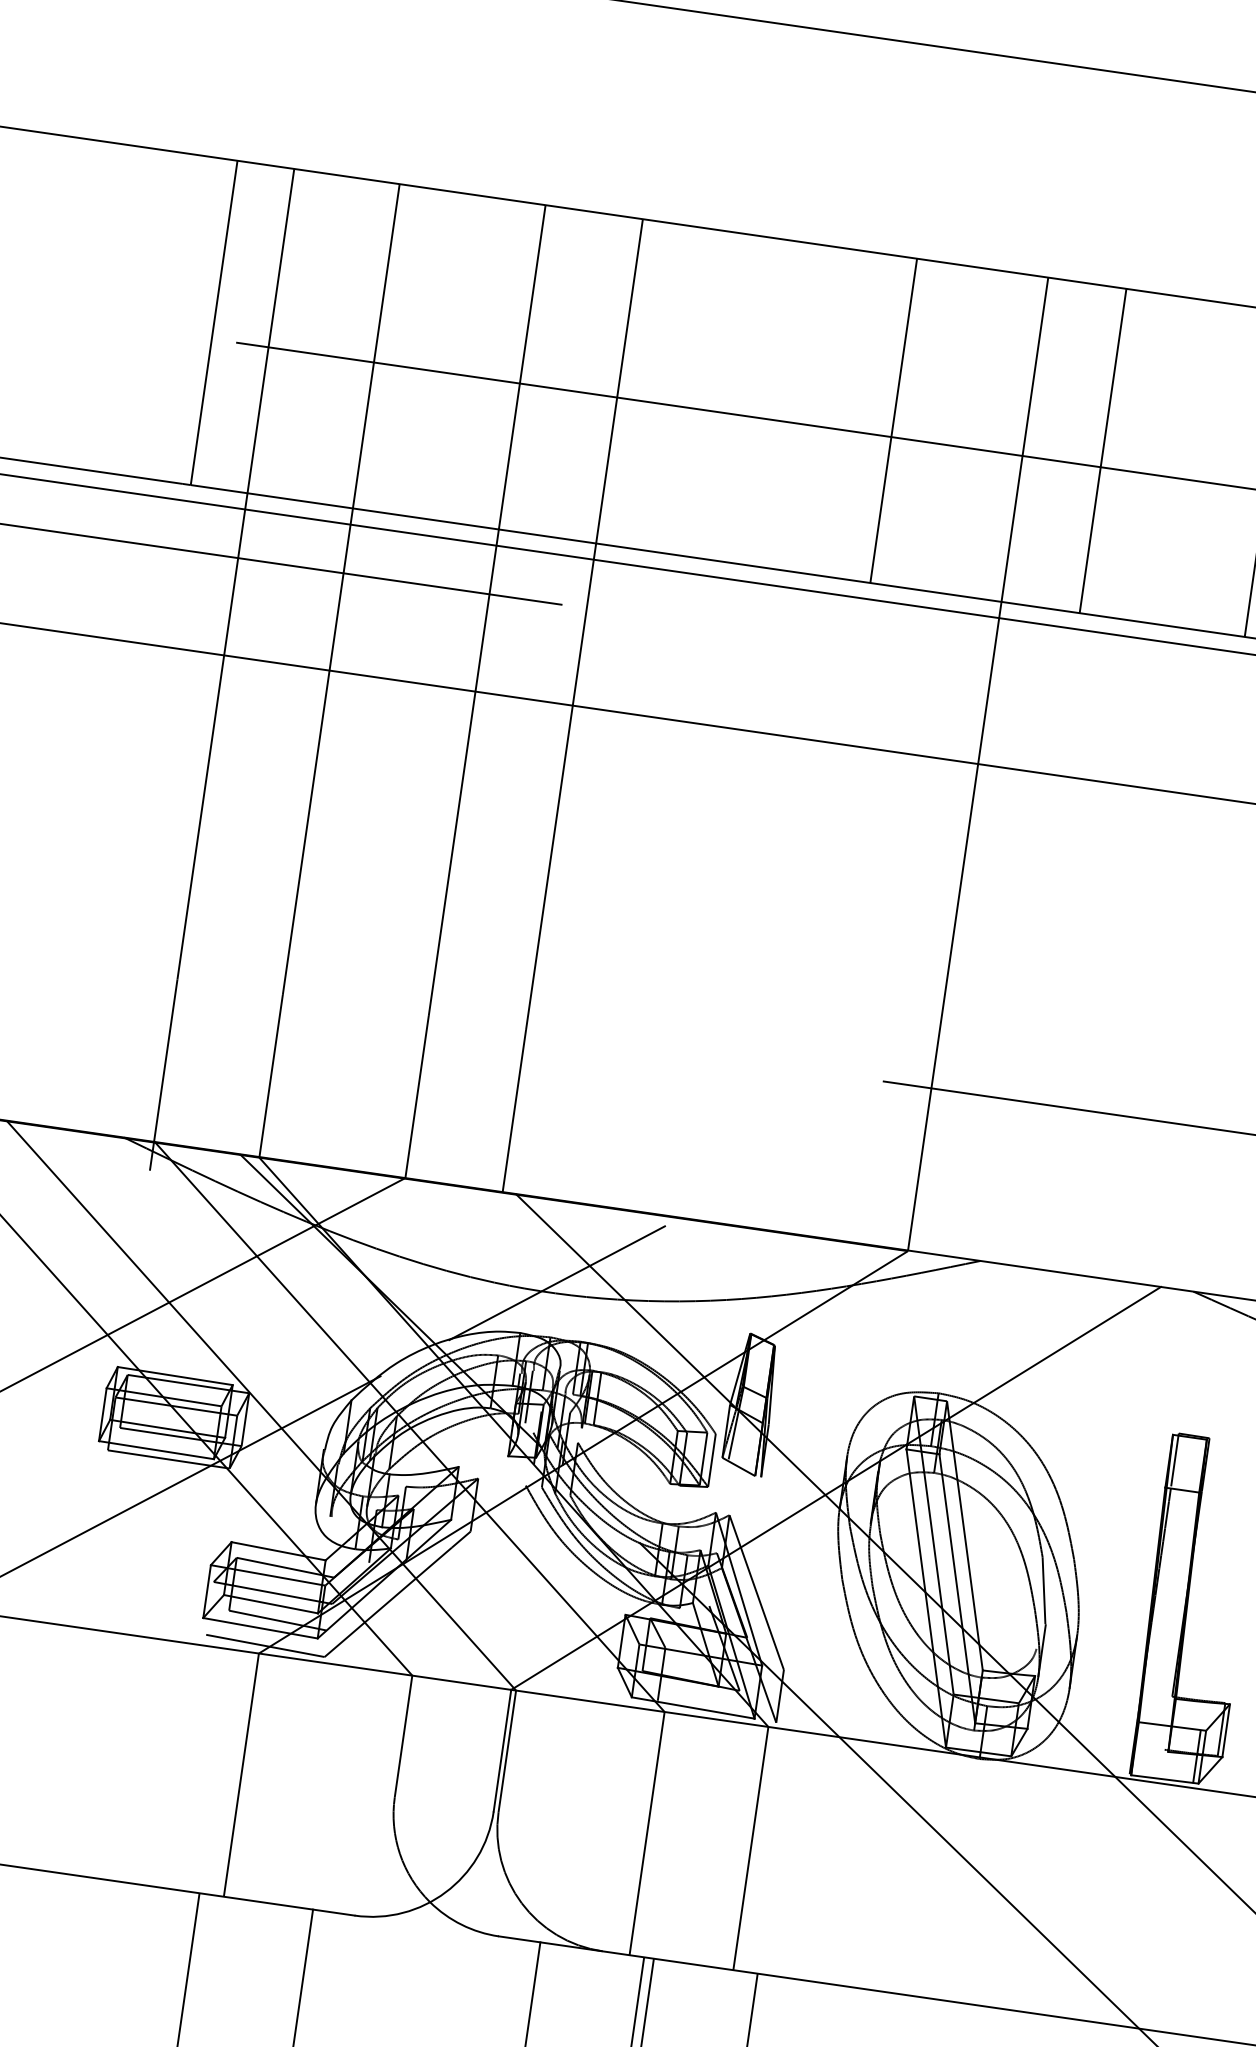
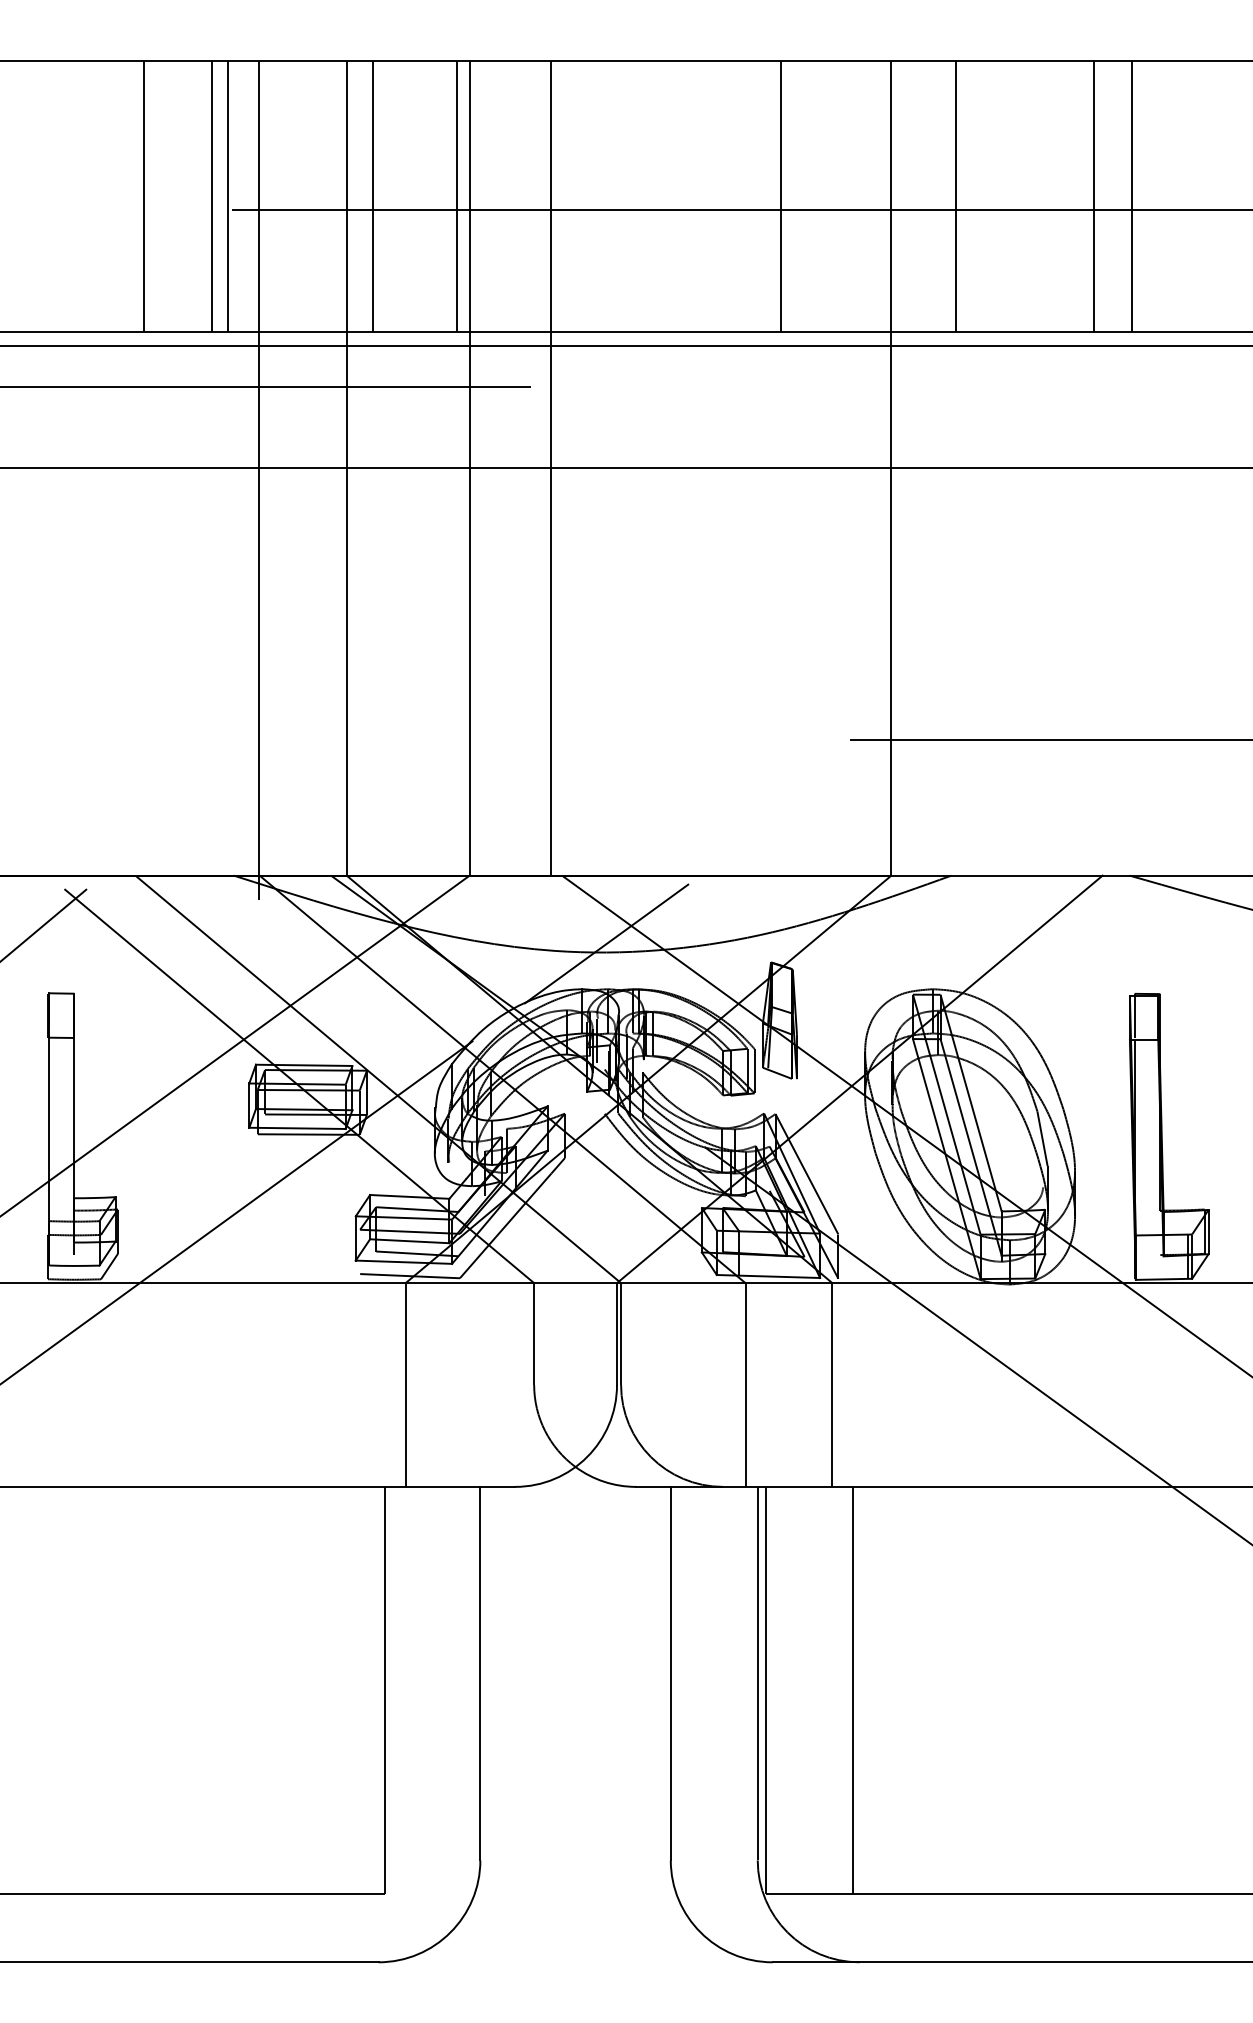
line: (132, 311) -> (143, 196), added
line: (233, 325) -> (227, 196), added
line: (406, 350) -> (372, 196), added
line: (507, 365) -> (457, 196), added

